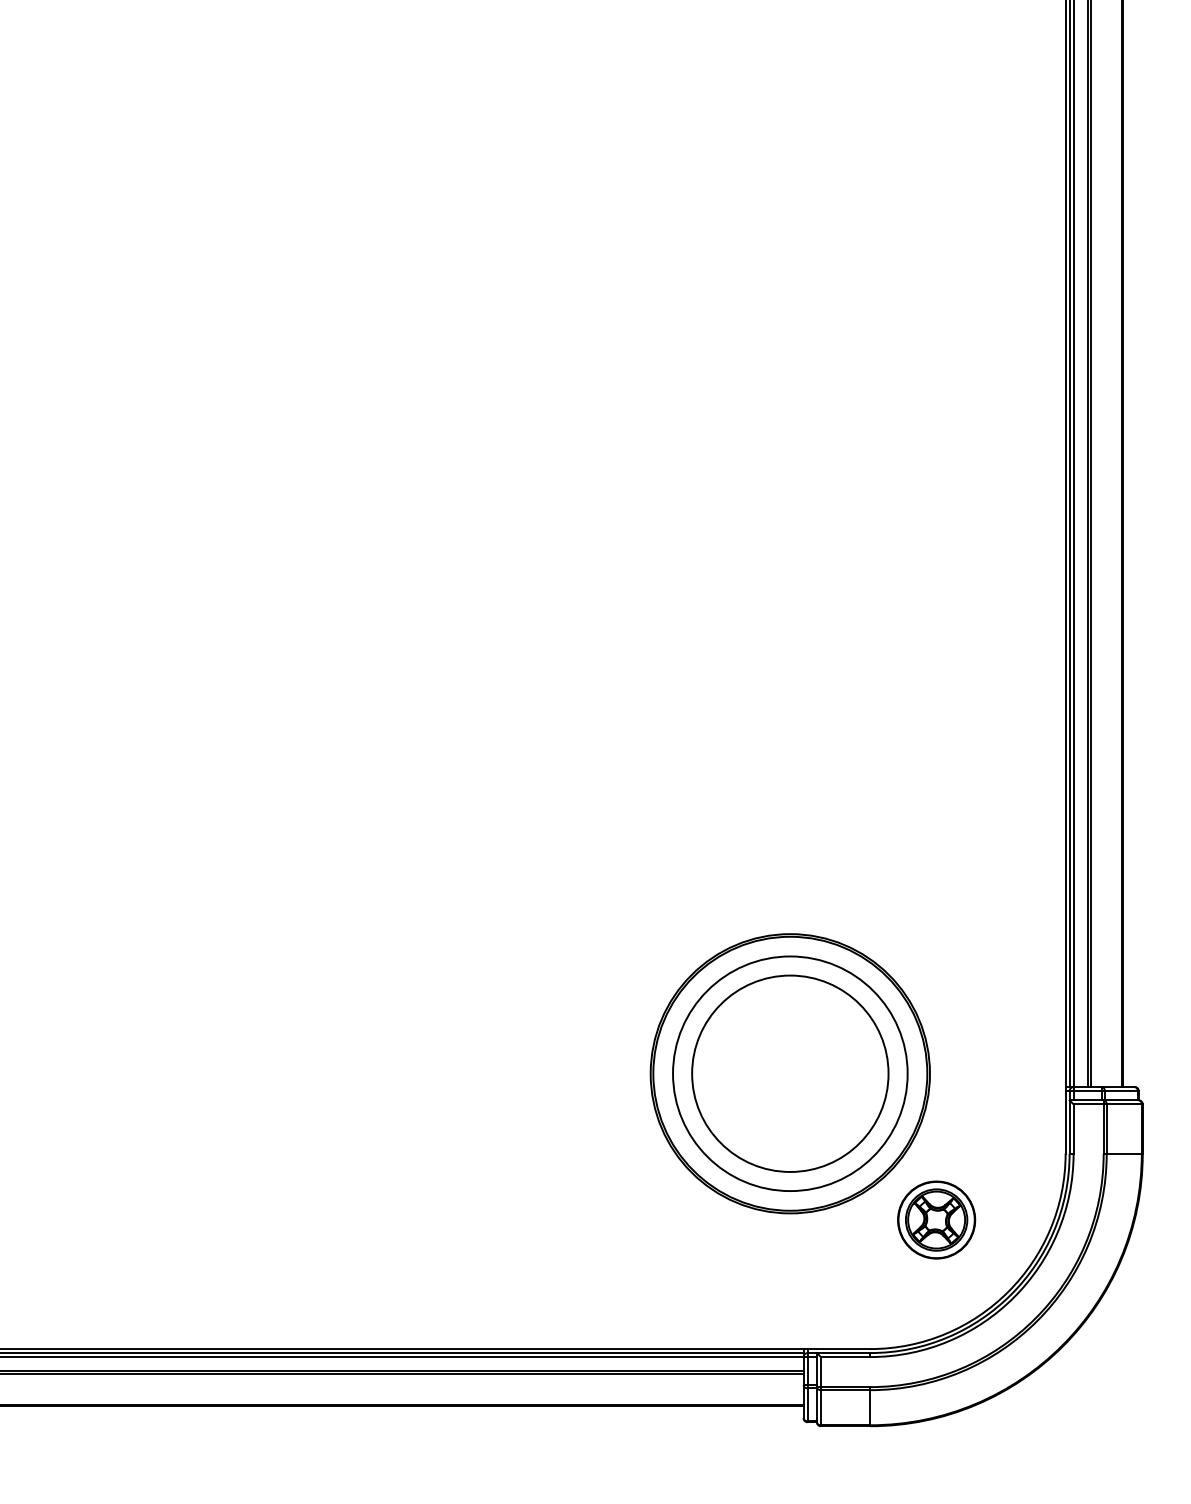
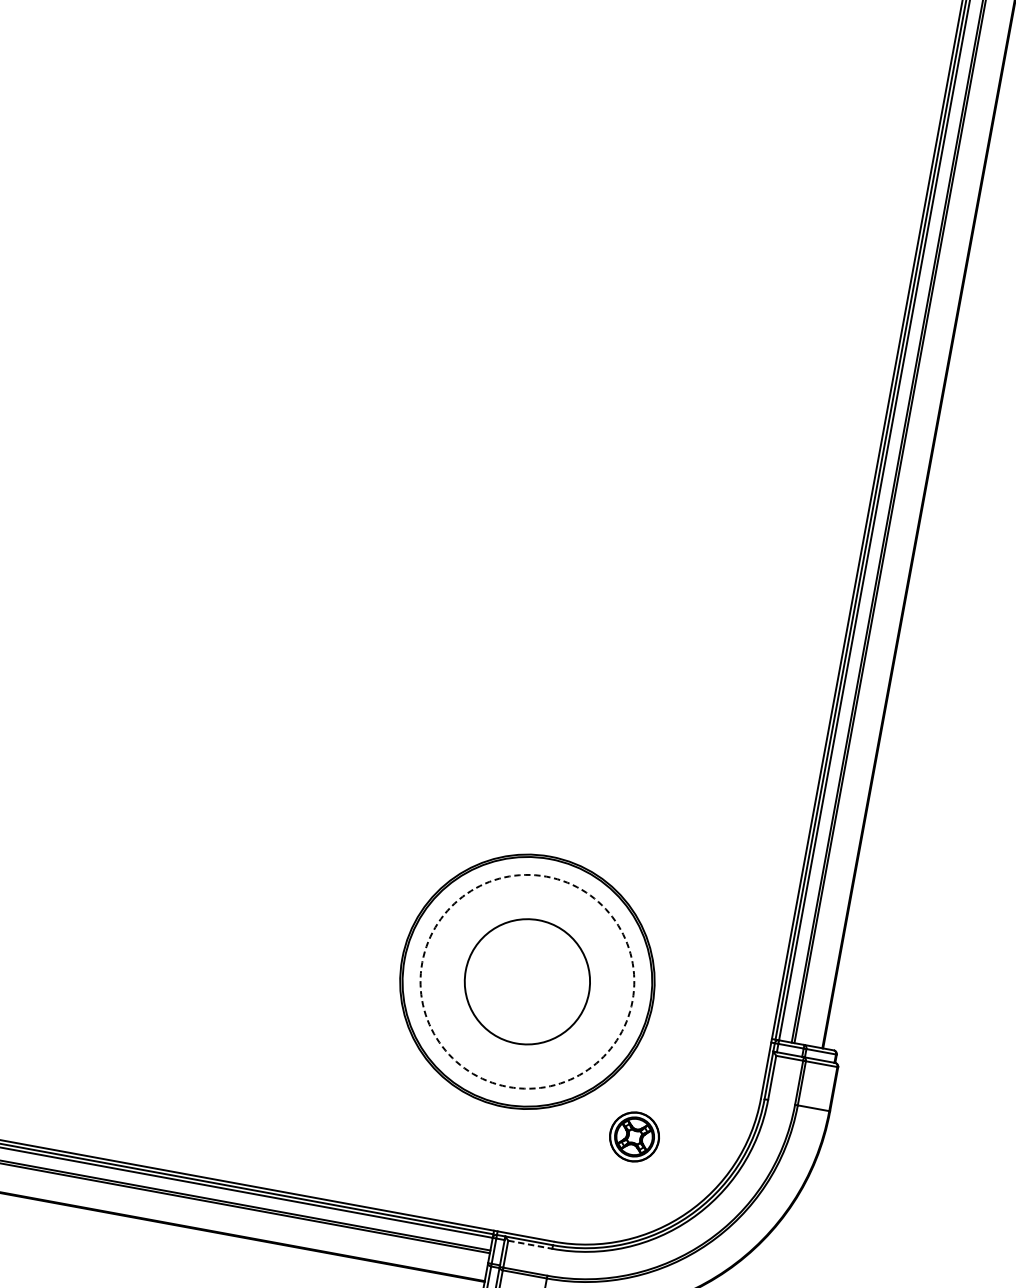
circle: (790, 1073) -> (527, 981), size x0.7
circle: (790, 1073) -> (527, 981), solid -> dashed
part: (936, 1219) -> (634, 1136), size x0.7
line: (845, 1357) -> (530, 1245), solid -> dashed

